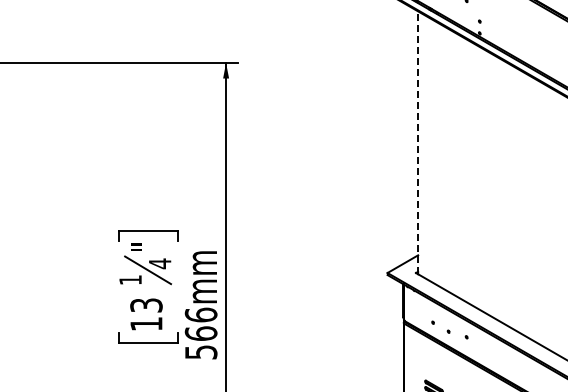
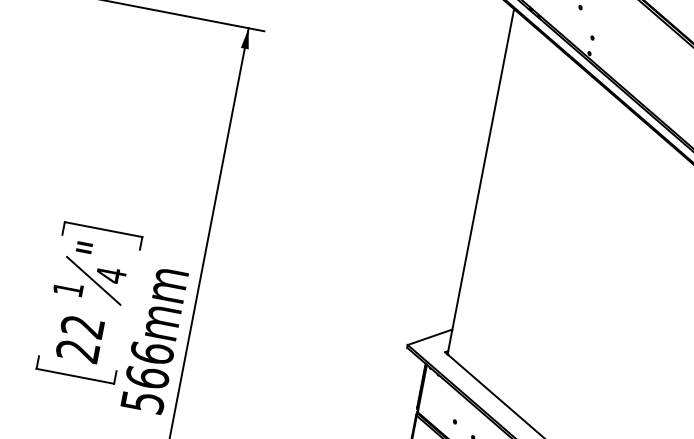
line: (418, 142) -> (481, 181), dashed -> solid
text: (146, 314) -> (80, 338), 13 -> 22

